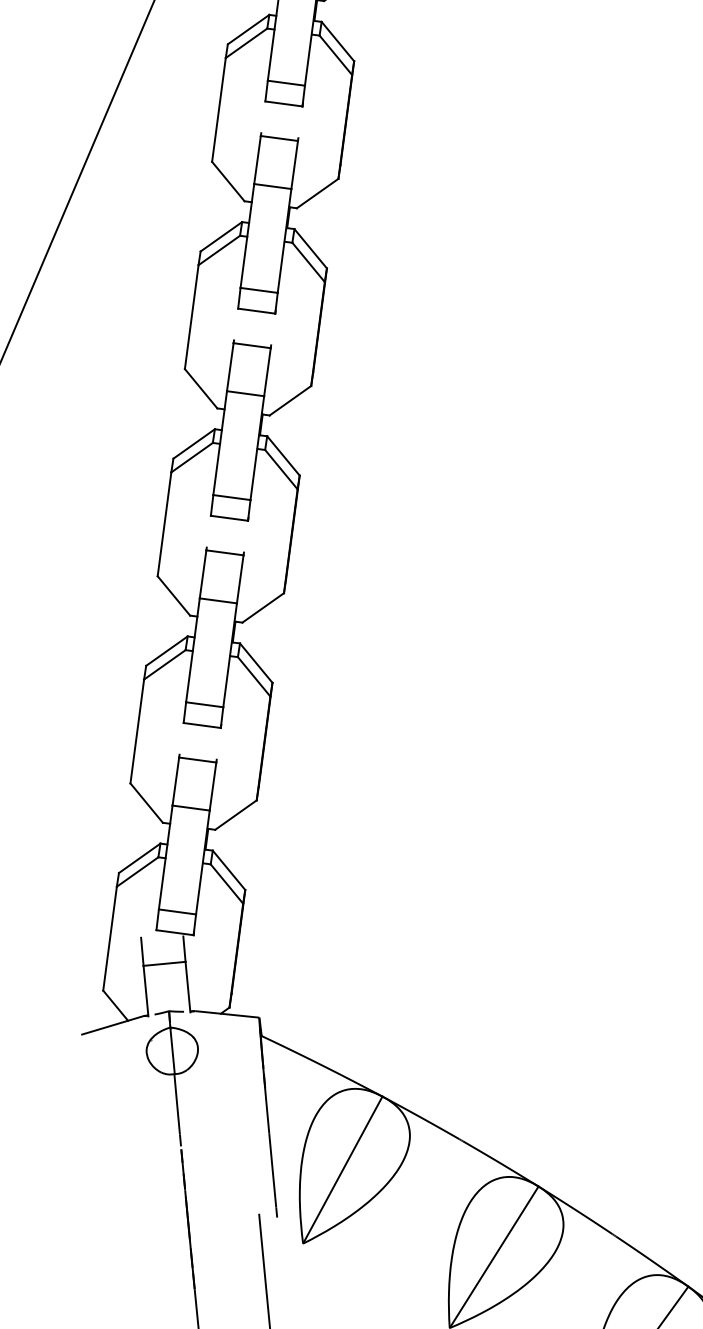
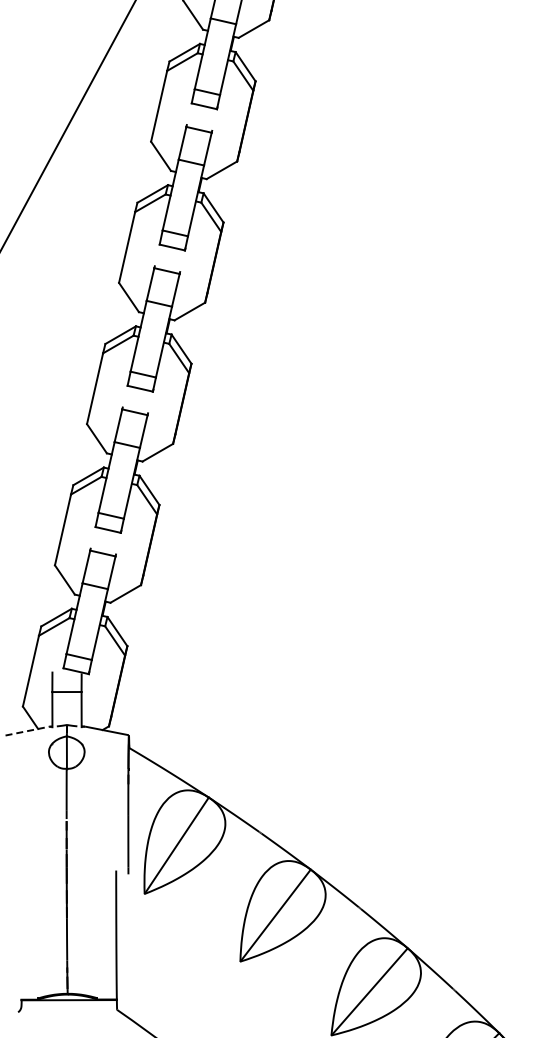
line: (113, 1025) -> (27, 731), solid -> dashed

